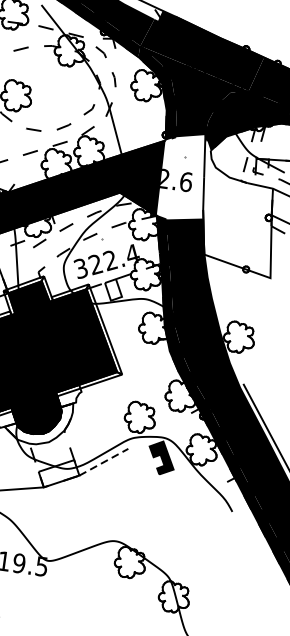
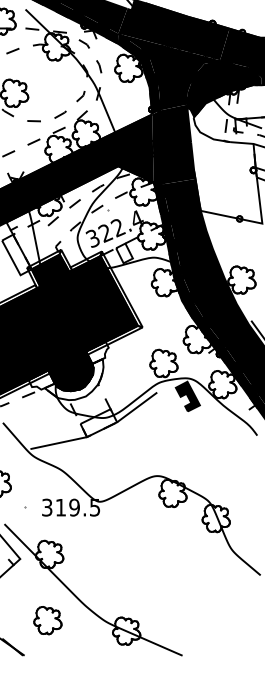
fill: (184, 177) -> (173, 144), added
line: (104, 462) -> (137, 407), dashed -> solid

